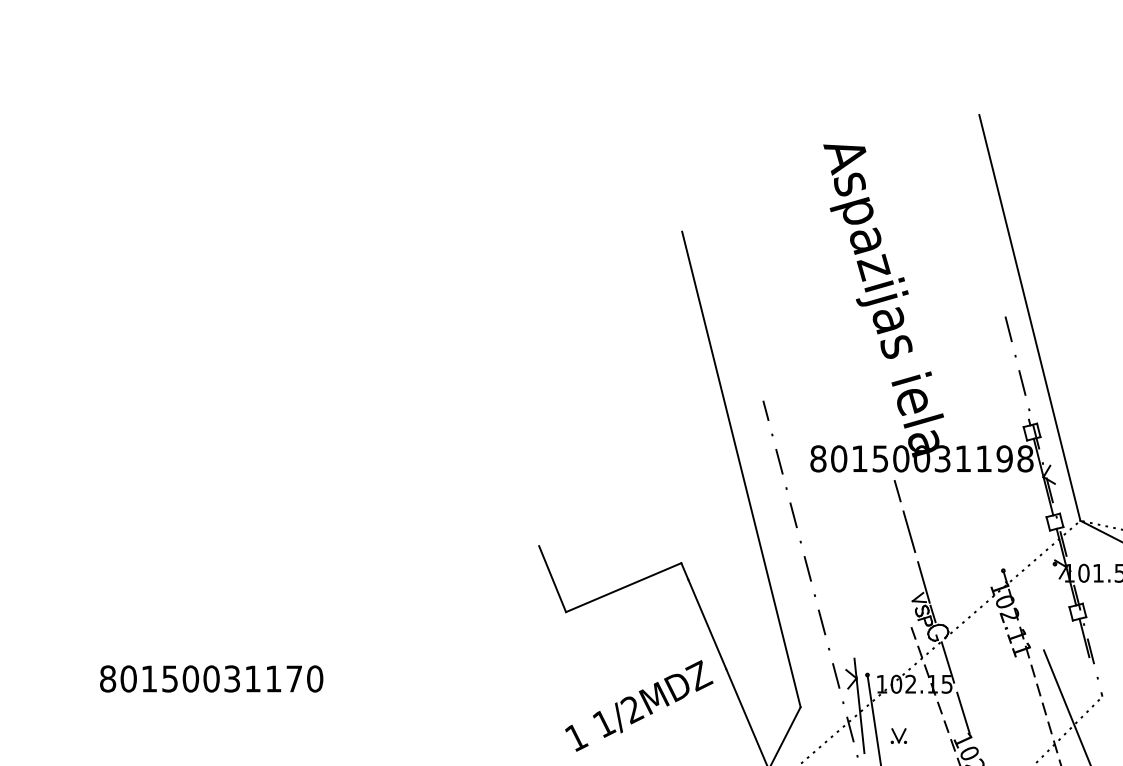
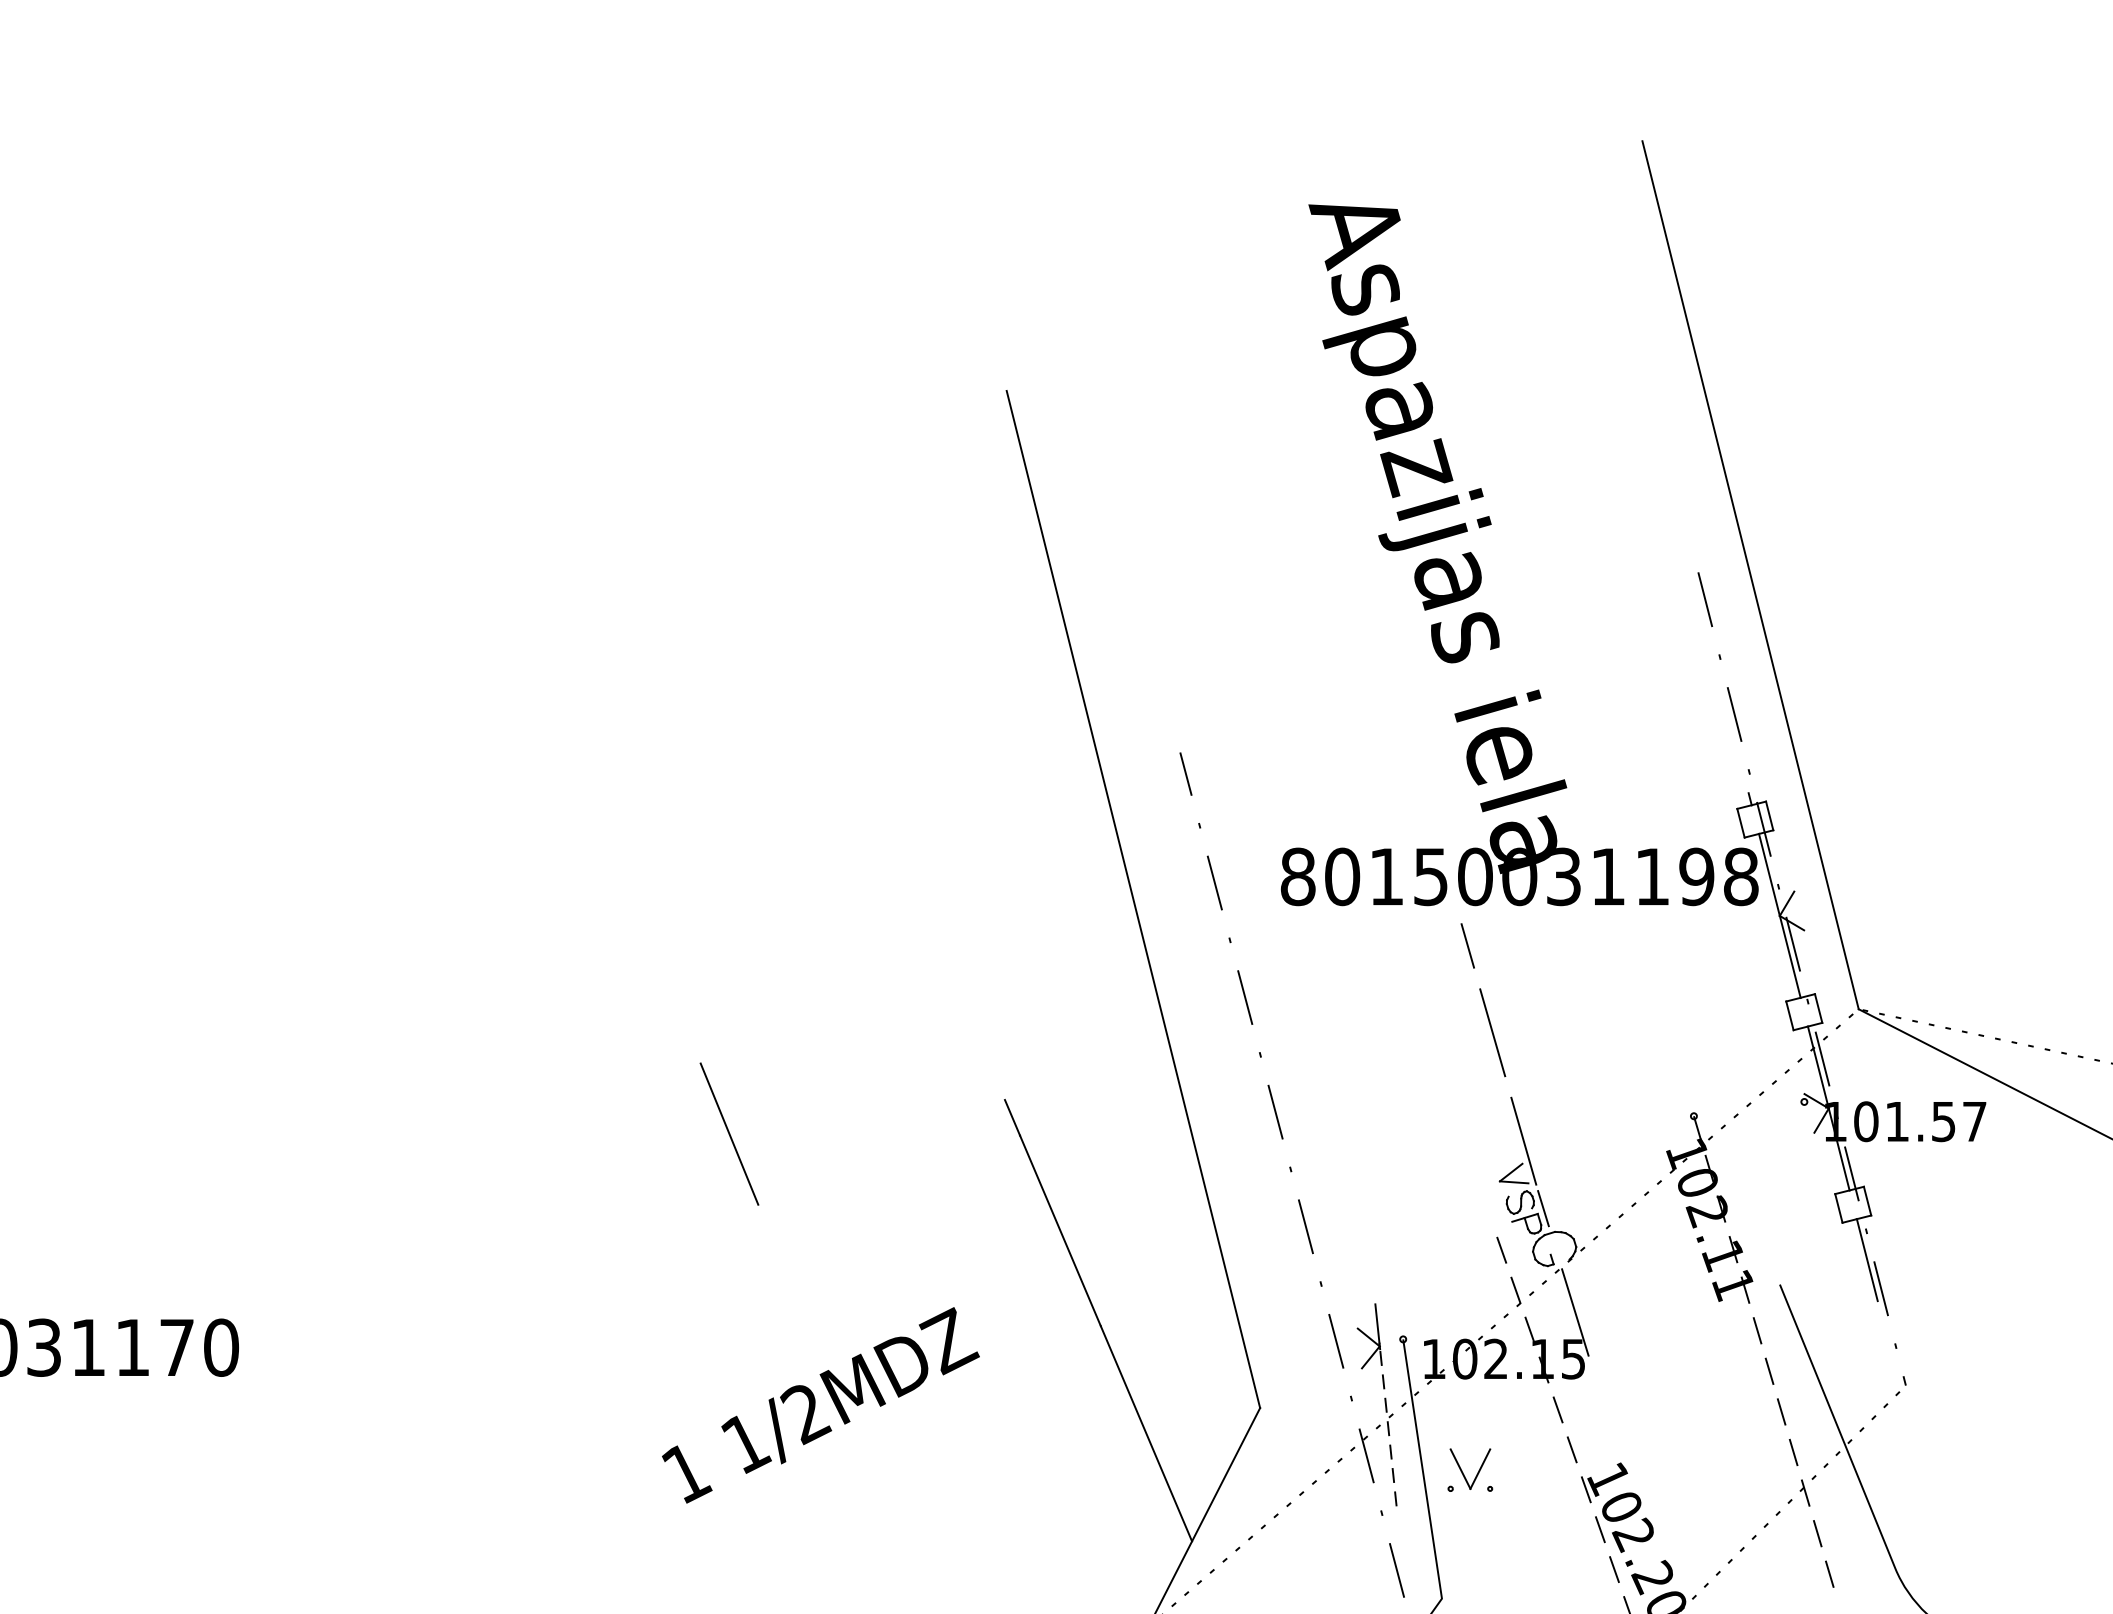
line: (623, 587) -> (881, 1152), removed
text: (639, 705) -> (821, 1404), moved
line: (963, 712) -> (1608, 1419), removed
line: (860, 716) -> (1388, 1428), solid -> dashed
part: (898, 735) -> (1469, 1468), size x1.4

